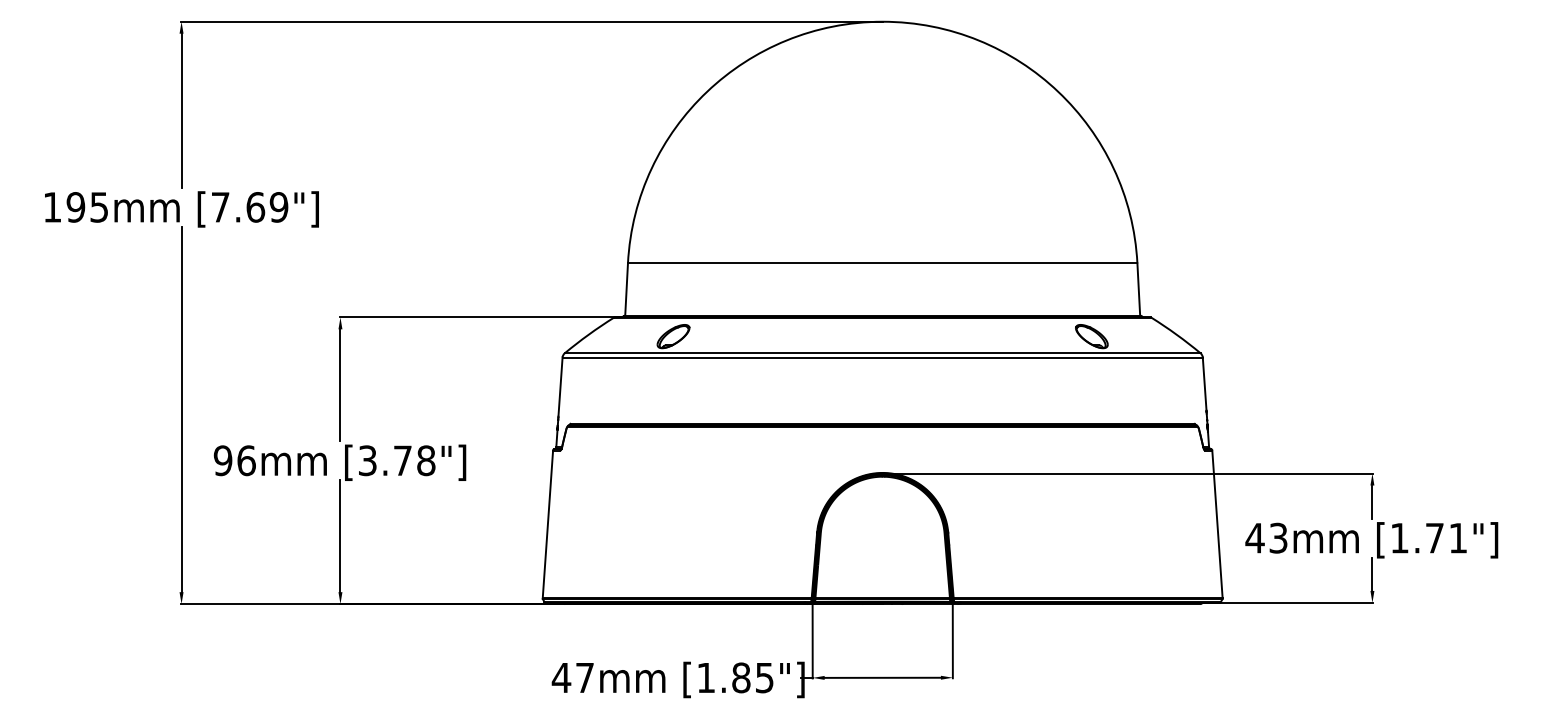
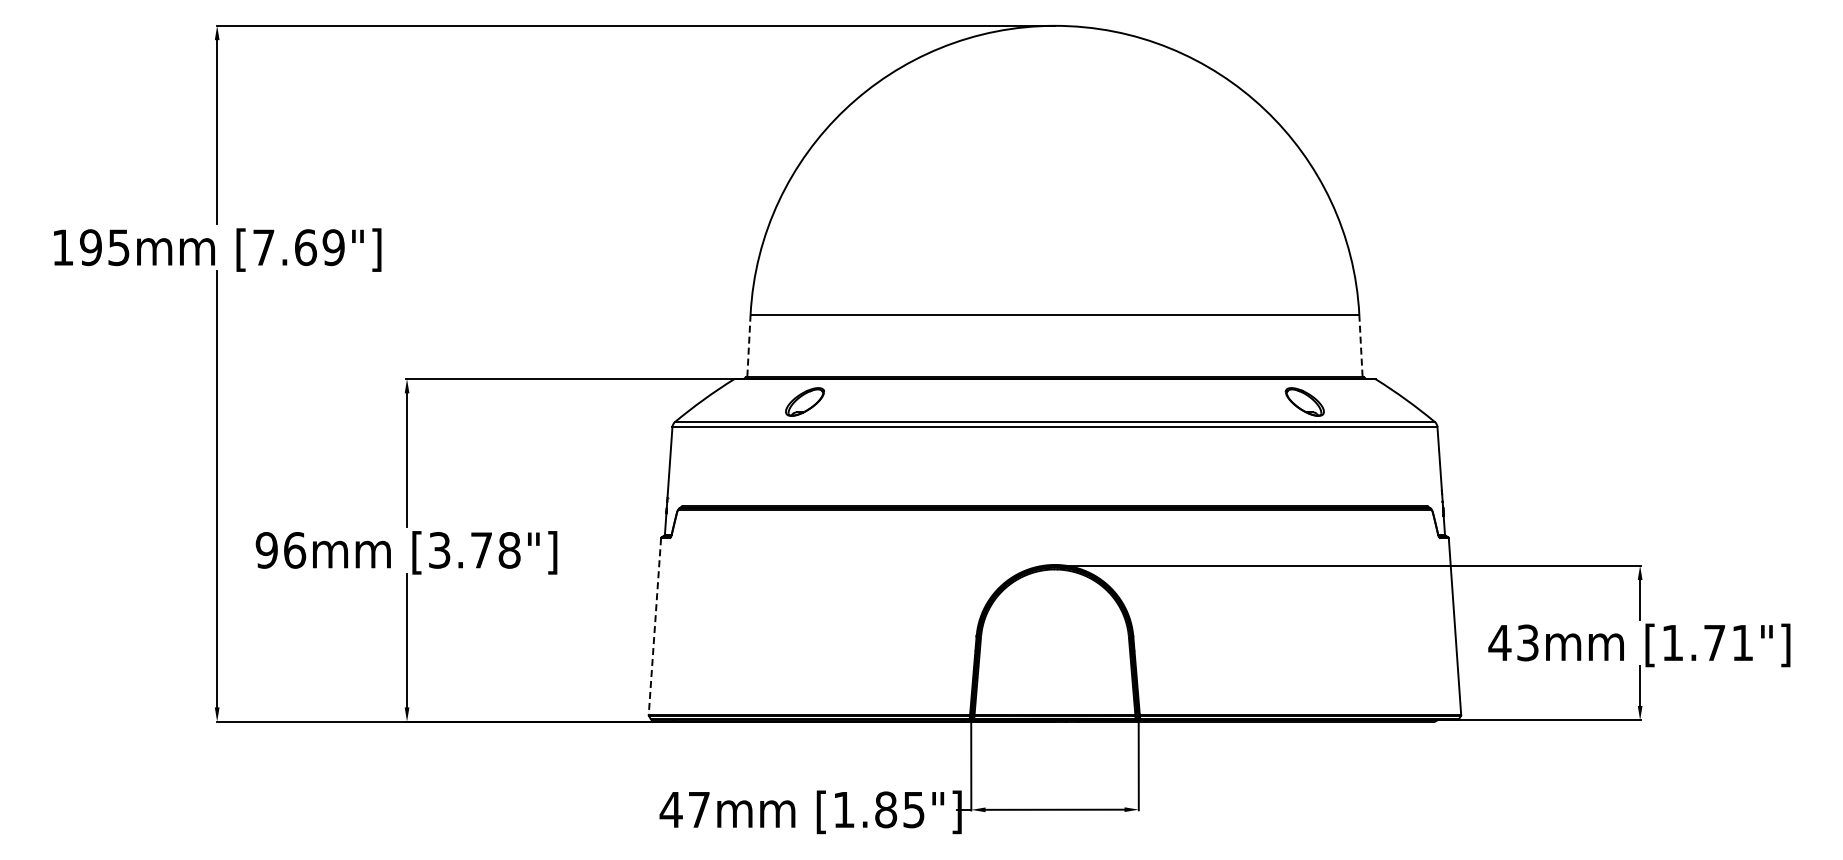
line: (626, 290) -> (748, 346), solid -> dashed
line: (1138, 290) -> (1360, 346), solid -> dashed
line: (547, 524) -> (654, 626), solid -> dashed

